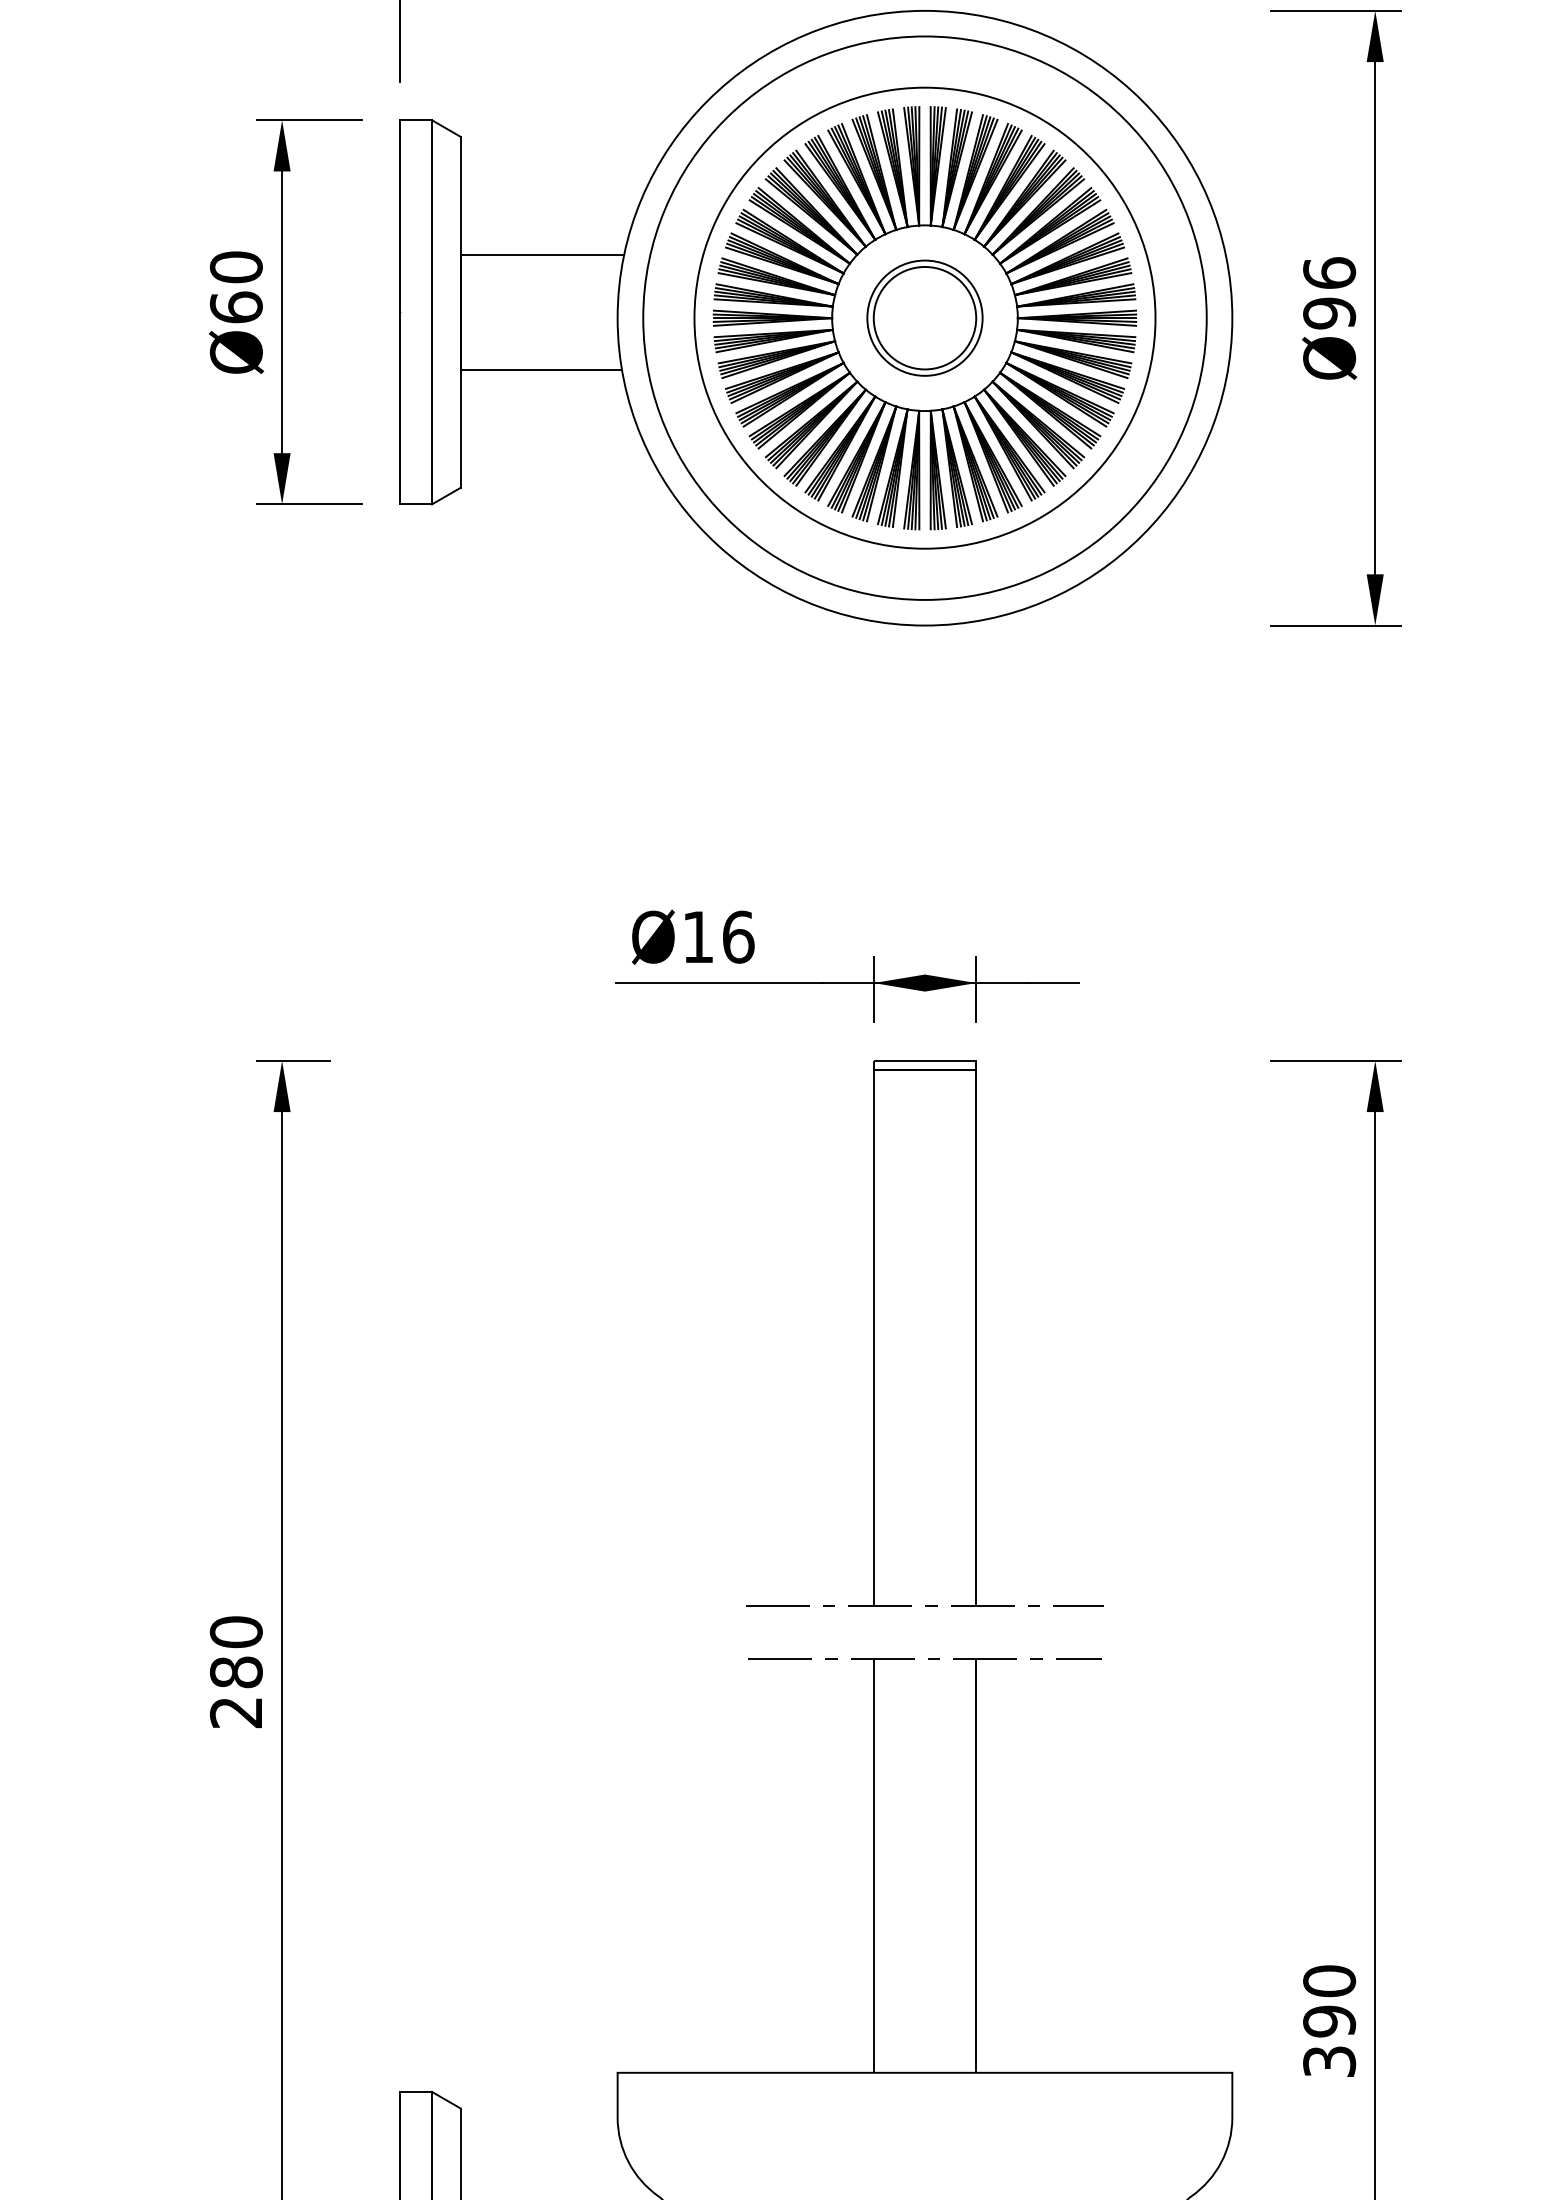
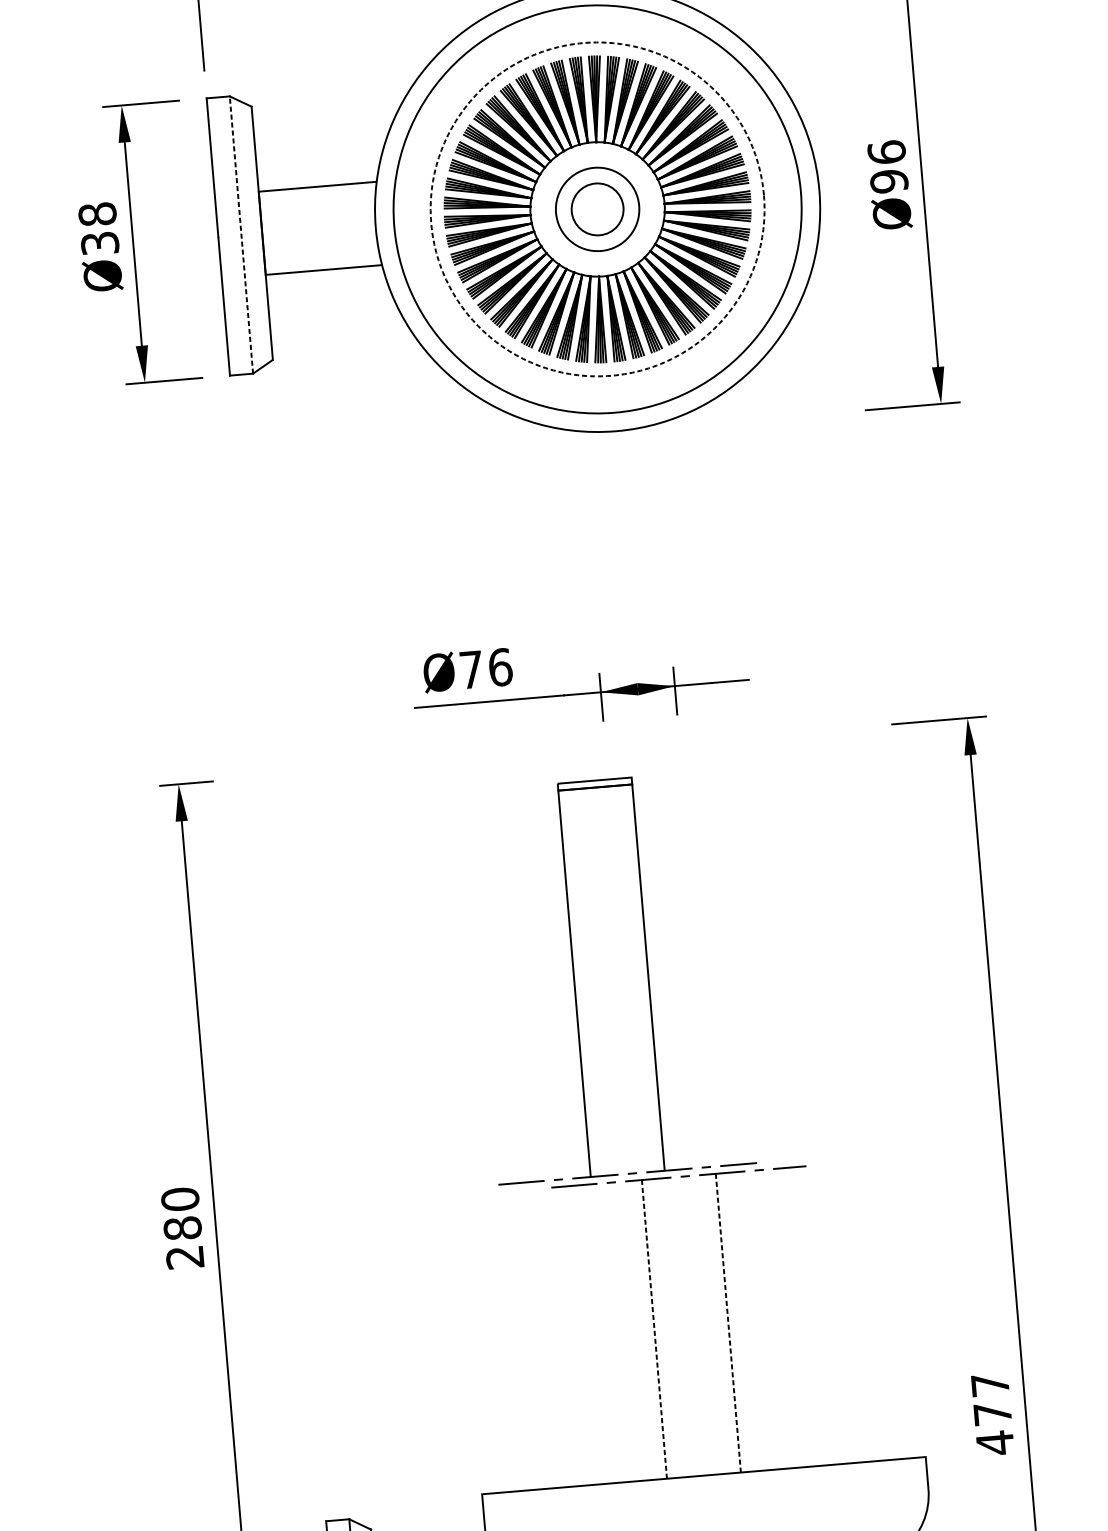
text: (235, 287) -> (98, 229), Ø60 -> Ø38
line: (431, 311) -> (241, 234), solid -> dashed
circle: (924, 317) -> (597, 208), size x0.7
circle: (924, 317) -> (597, 208), solid -> dashed
text: (698, 936) -> (471, 669), Ø16 -> Ø76
part: (874, 1333) -> (574, 980), moved
line: (873, 1865) -> (654, 1329), solid -> dashed
line: (976, 1865) -> (728, 1322), solid -> dashed
text: (1329, 2021) -> (992, 1414), 390 -> 477

